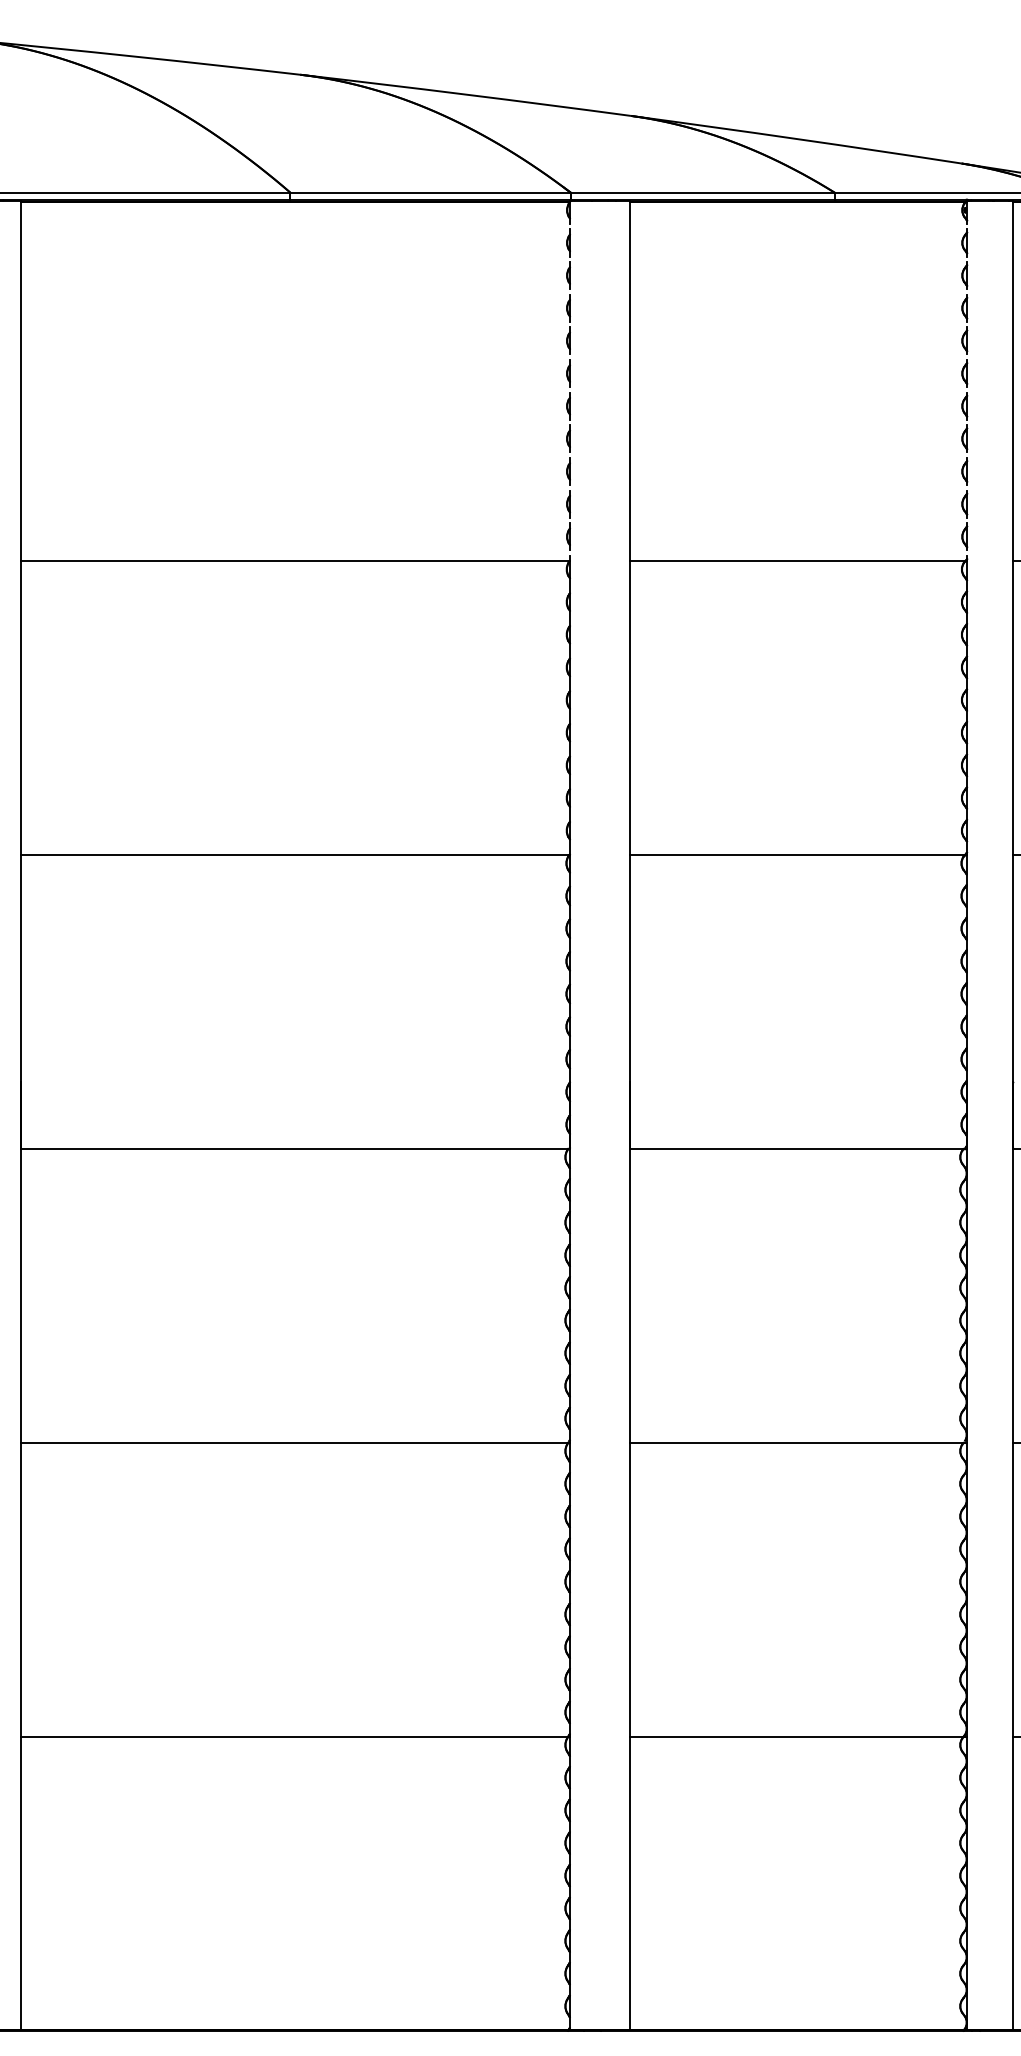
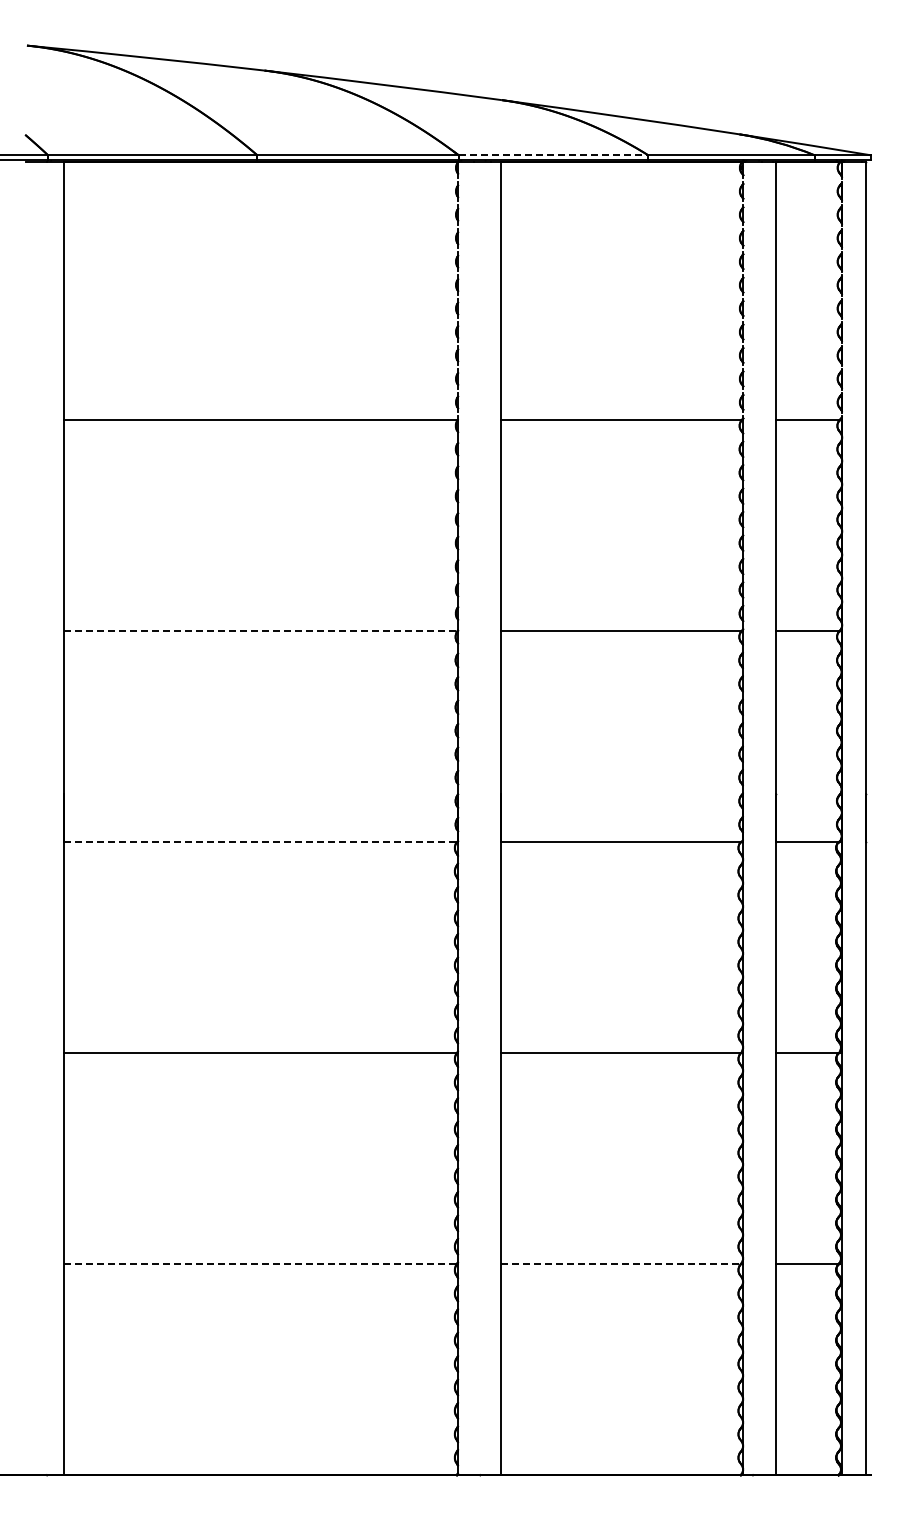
line: (702, 192) -> (553, 155), solid -> dashed
line: (296, 855) -> (261, 631), solid -> dashed
line: (296, 1149) -> (261, 842), solid -> dashed
line: (296, 1737) -> (261, 1264), solid -> dashed
line: (798, 1737) -> (622, 1264), solid -> dashed

